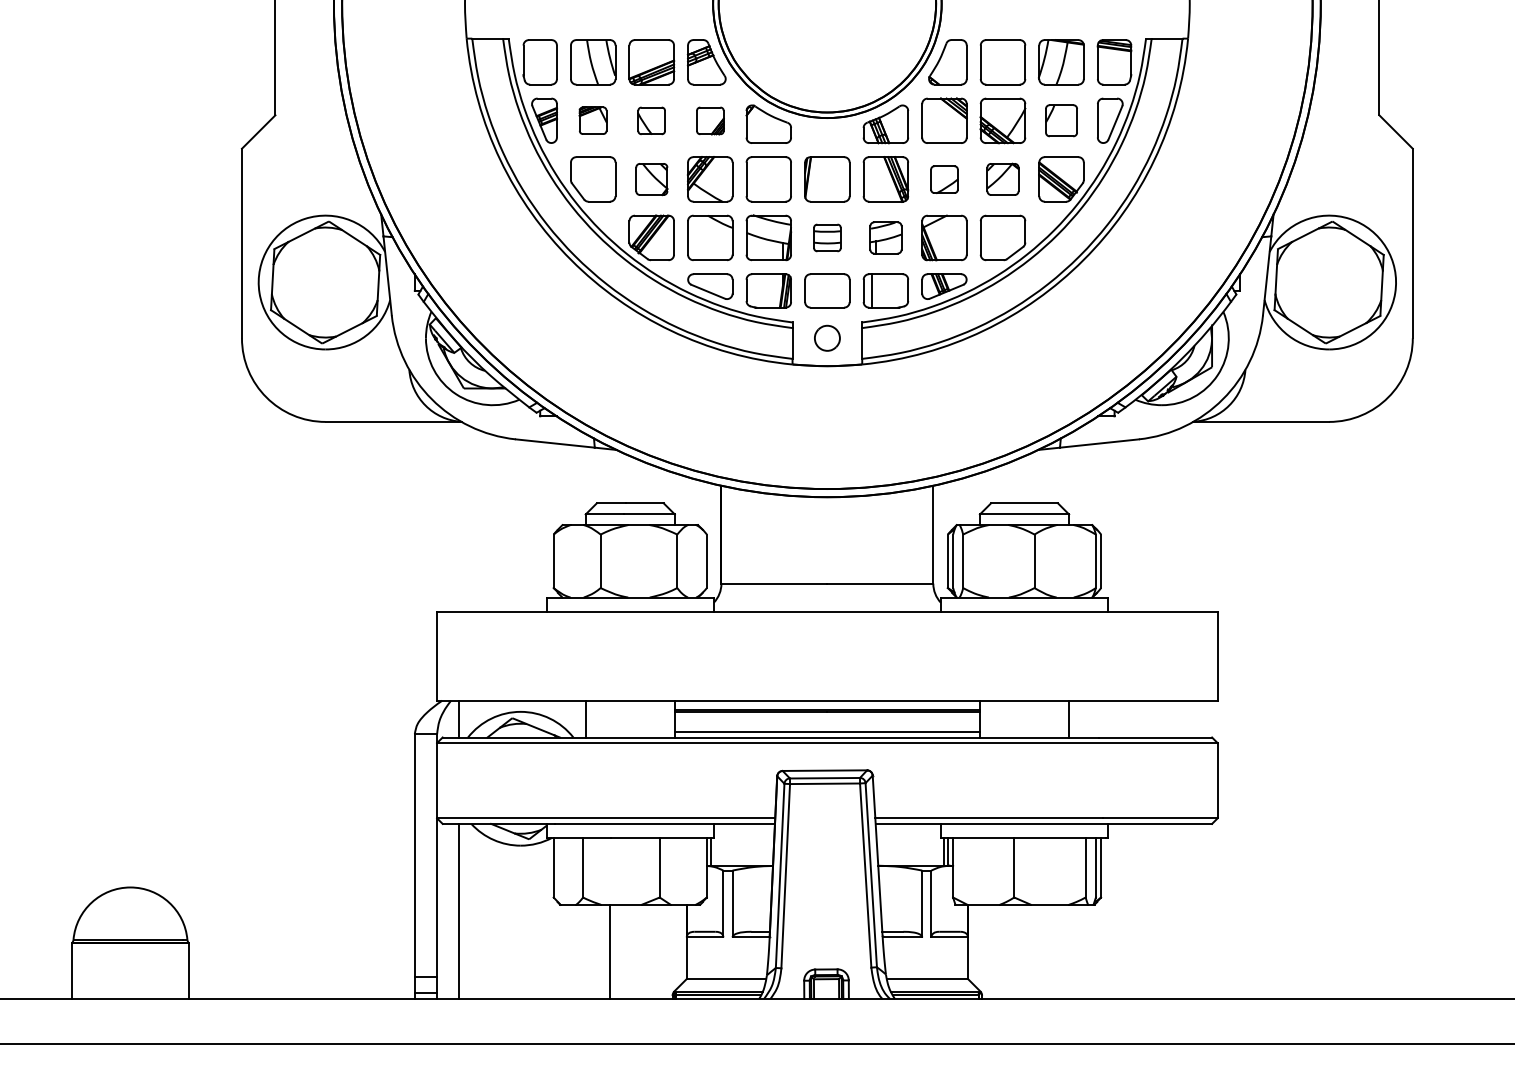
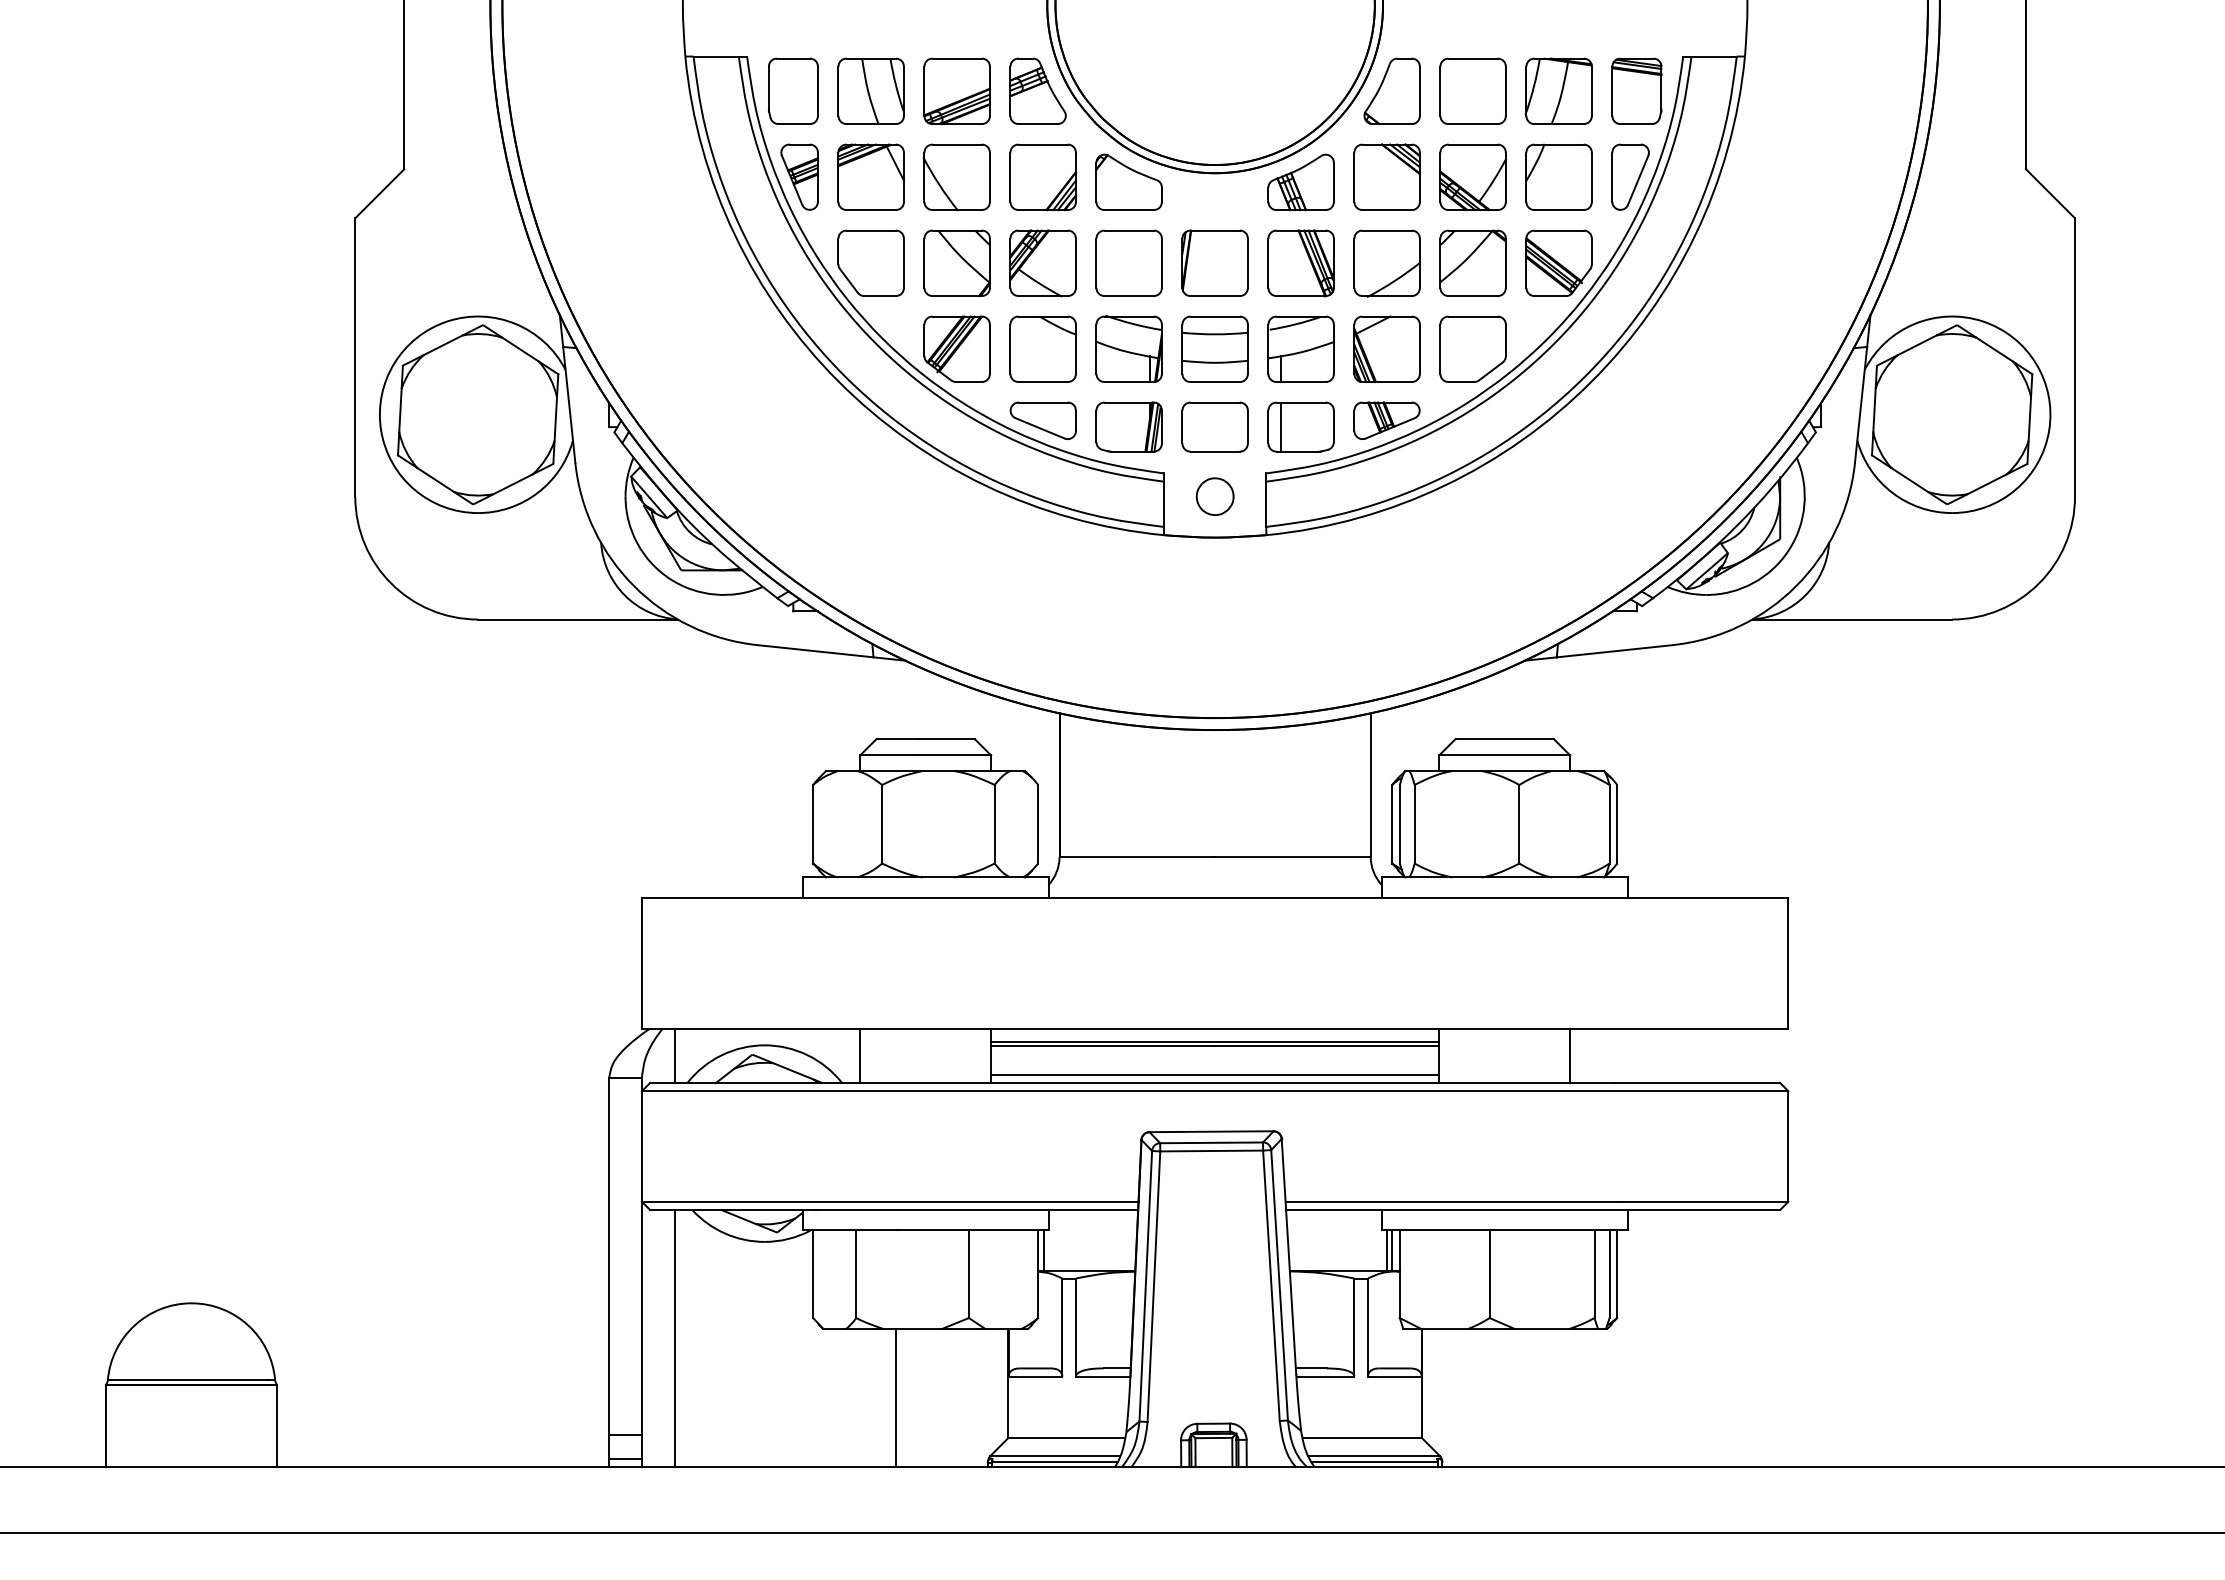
part: (592, 120) -> (870, 176), size x1.67
part: (651, 120) -> (956, 176), size x1.67
part: (710, 120) -> (1043, 176), size x1.67
part: (1061, 120) -> (1559, 176), size x1.43
part: (651, 179) -> (956, 263), size x1.43
part: (944, 179) -> (1387, 263), size x1.67
part: (1002, 179) -> (1472, 263), size x1.43
part: (827, 237) -> (1215, 348), size x1.67
part: (885, 237) -> (1300, 348), size x1.43

